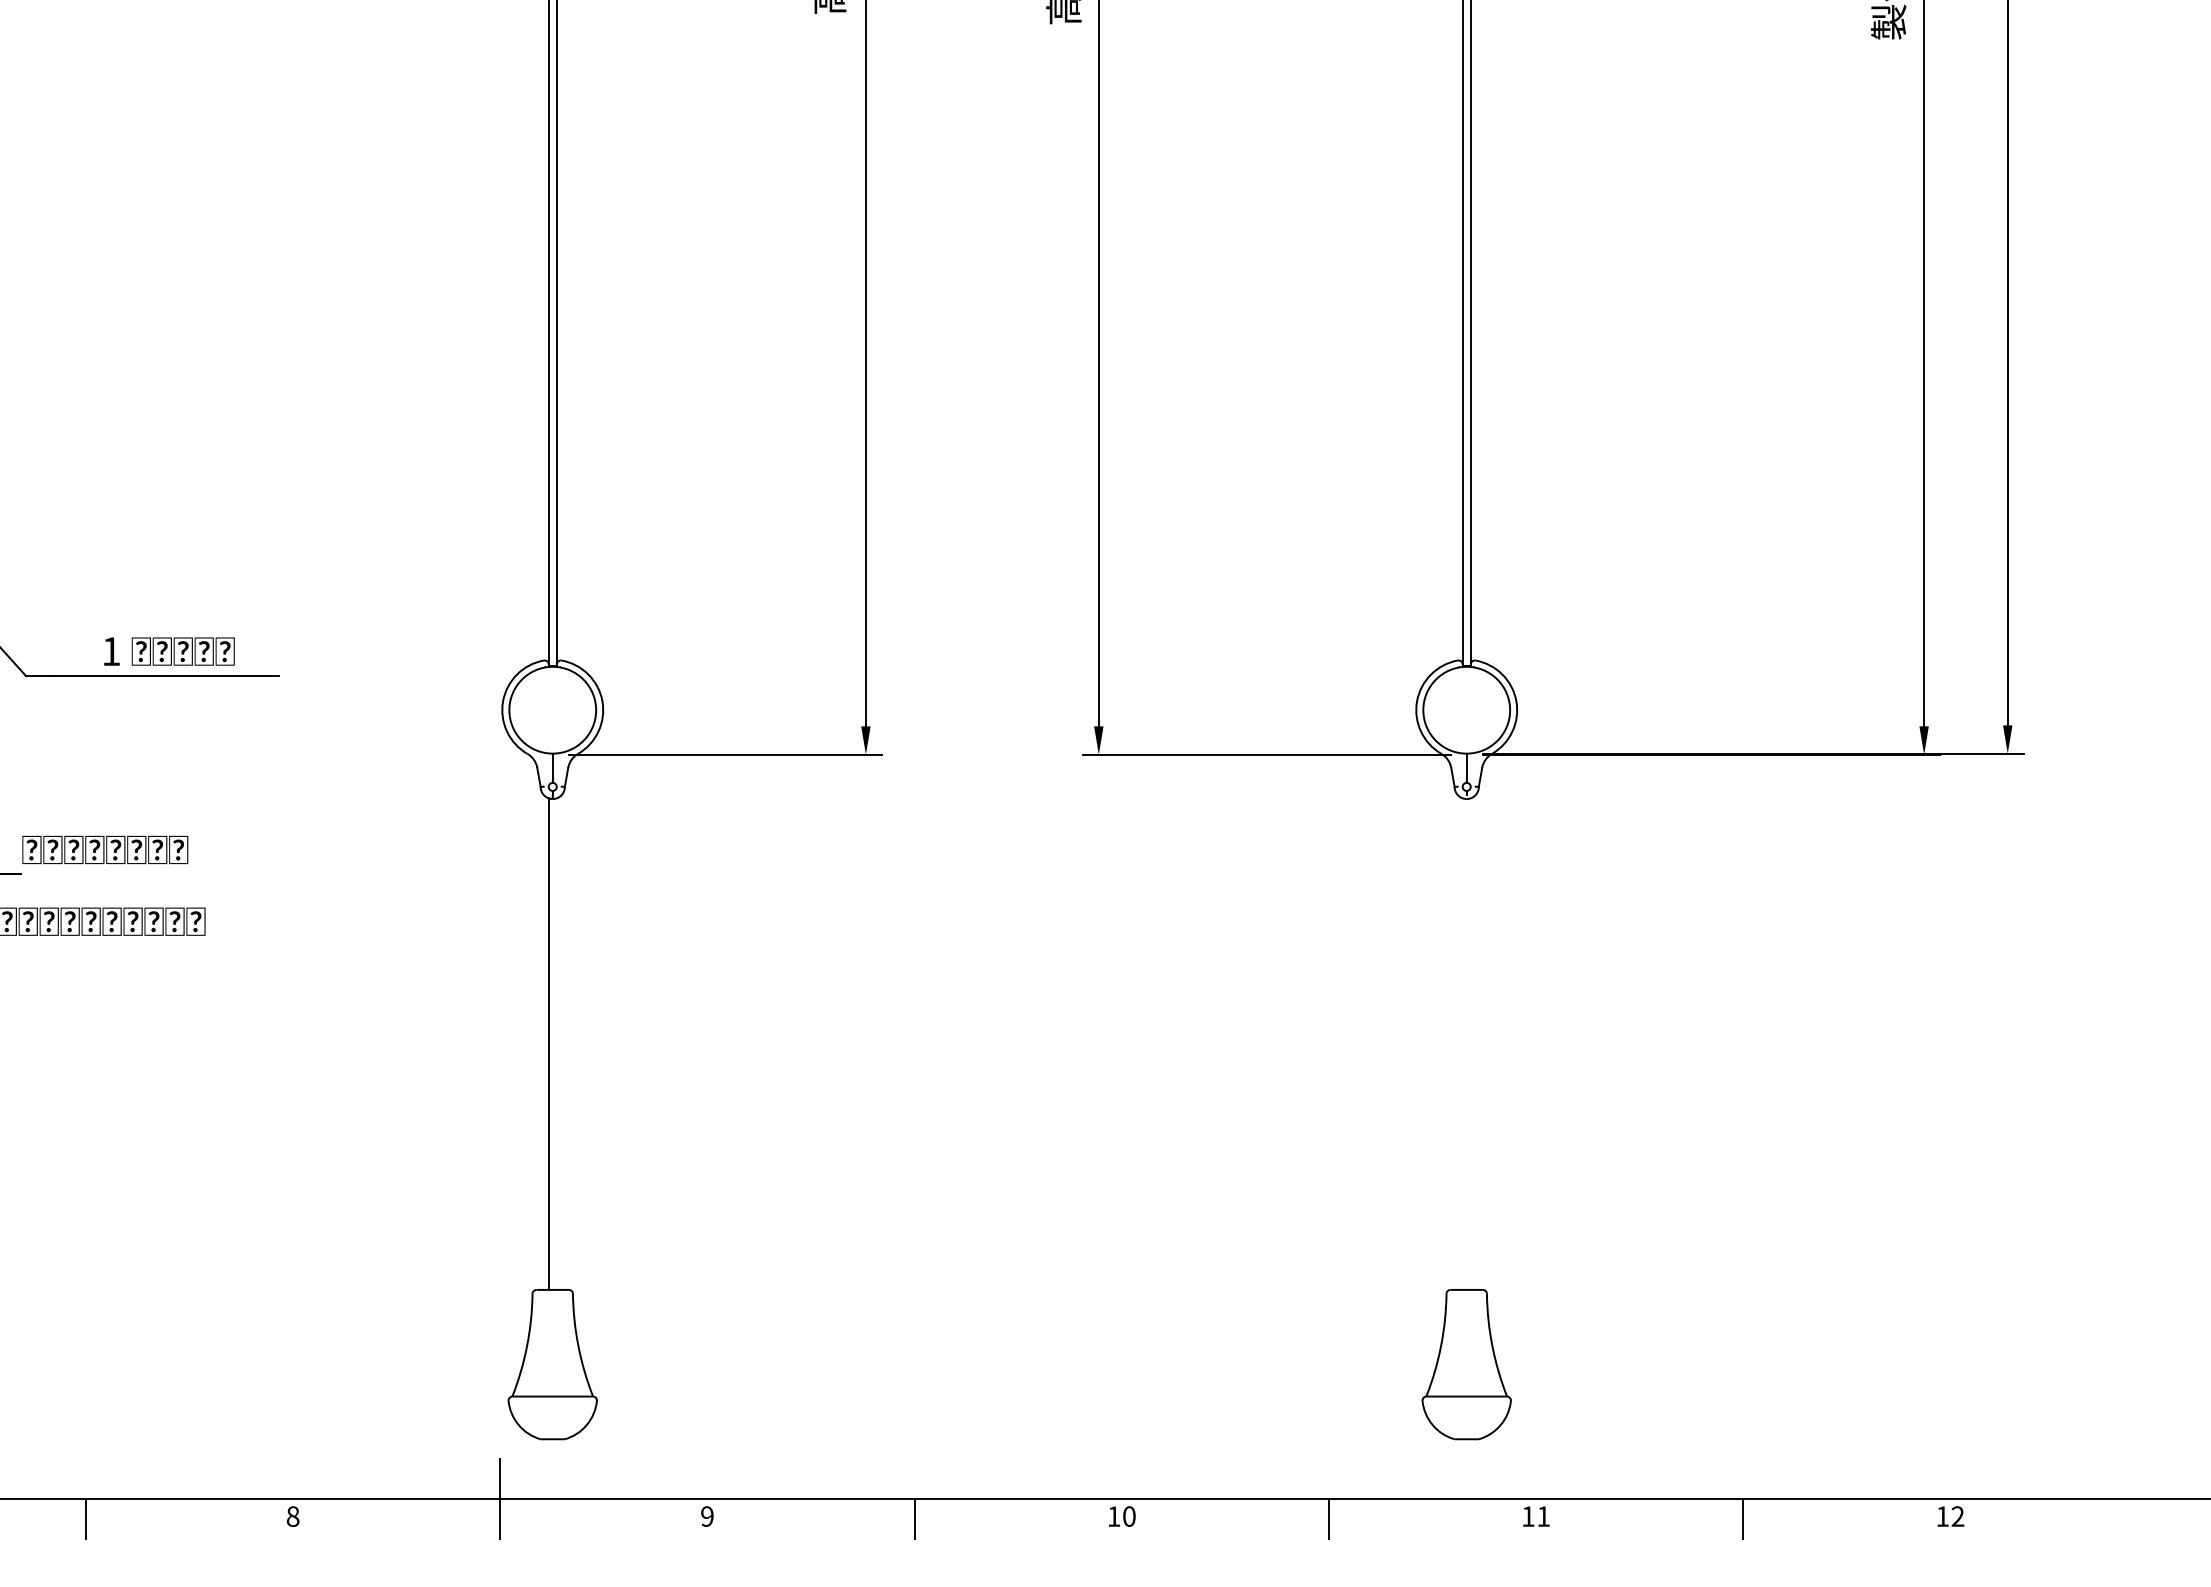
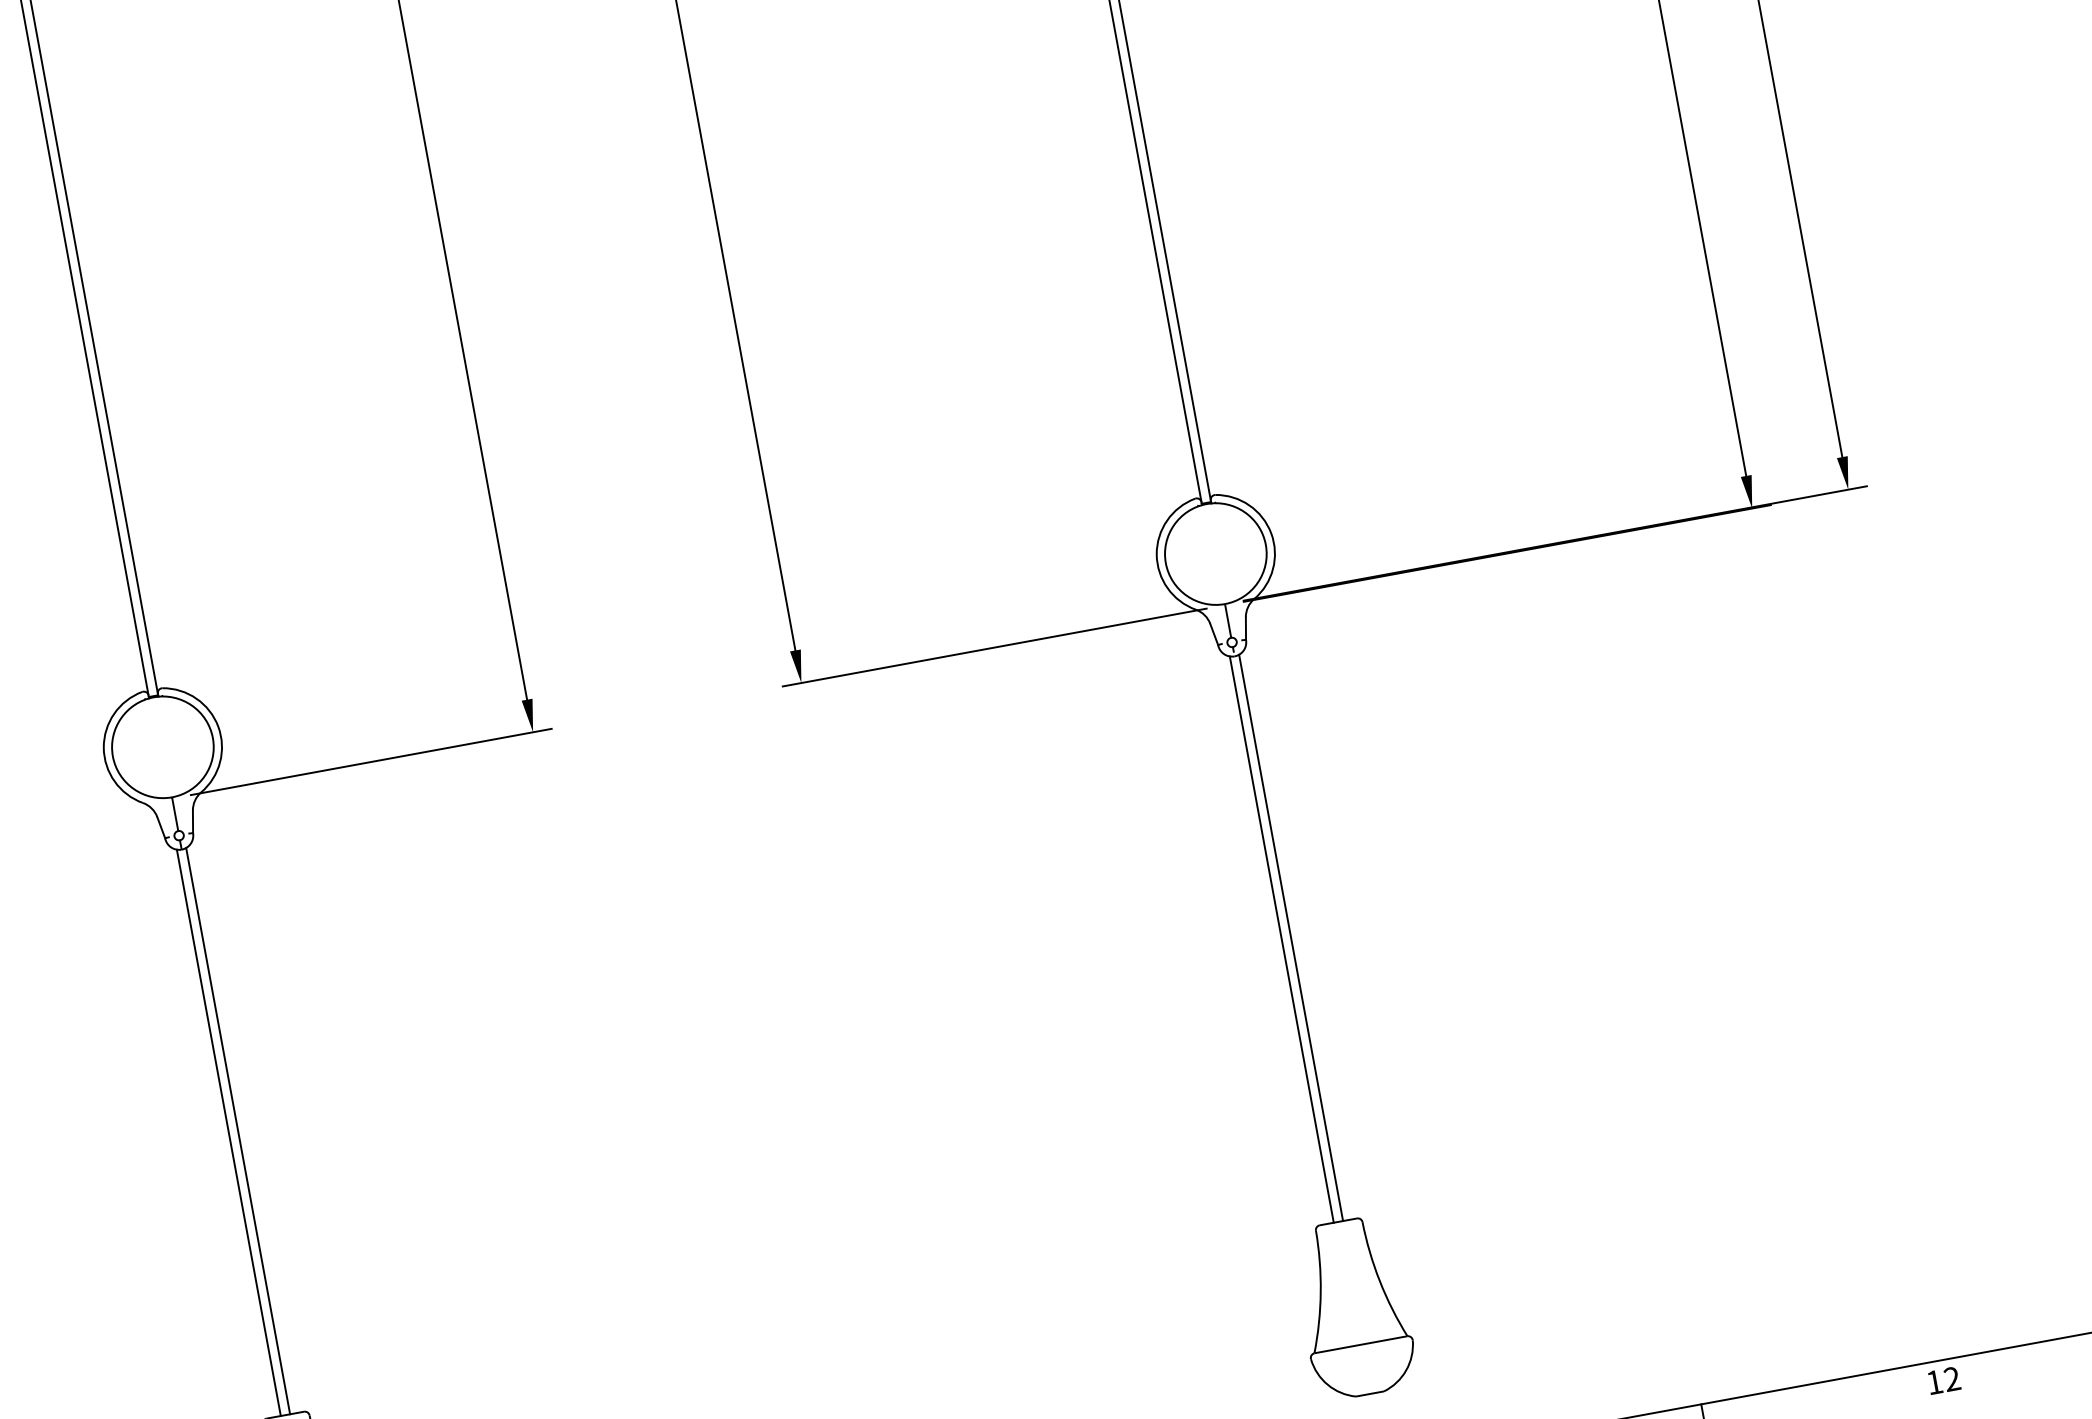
line: (556, 1043) -> (237, 1130), added
line: (1462, 1043) -> (1281, 938), added
line: (1470, 1043) -> (1290, 937), added

